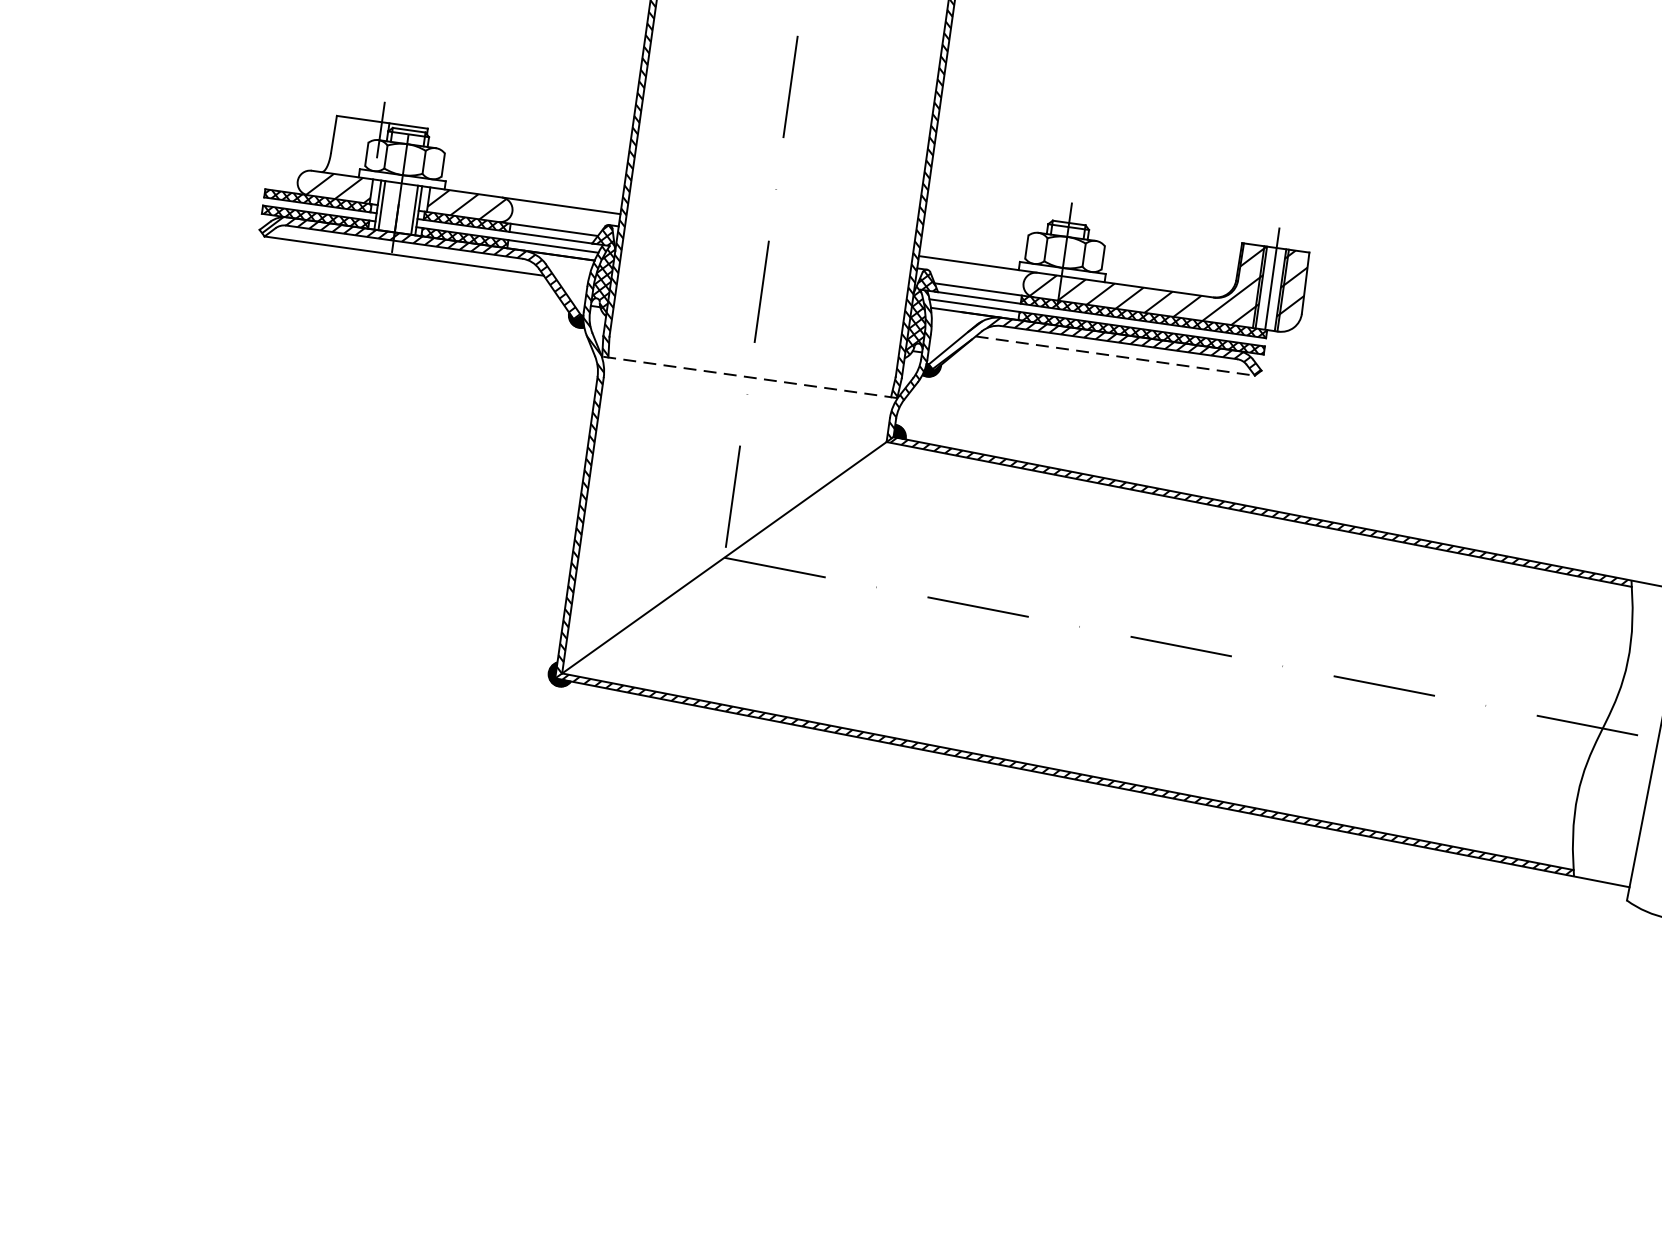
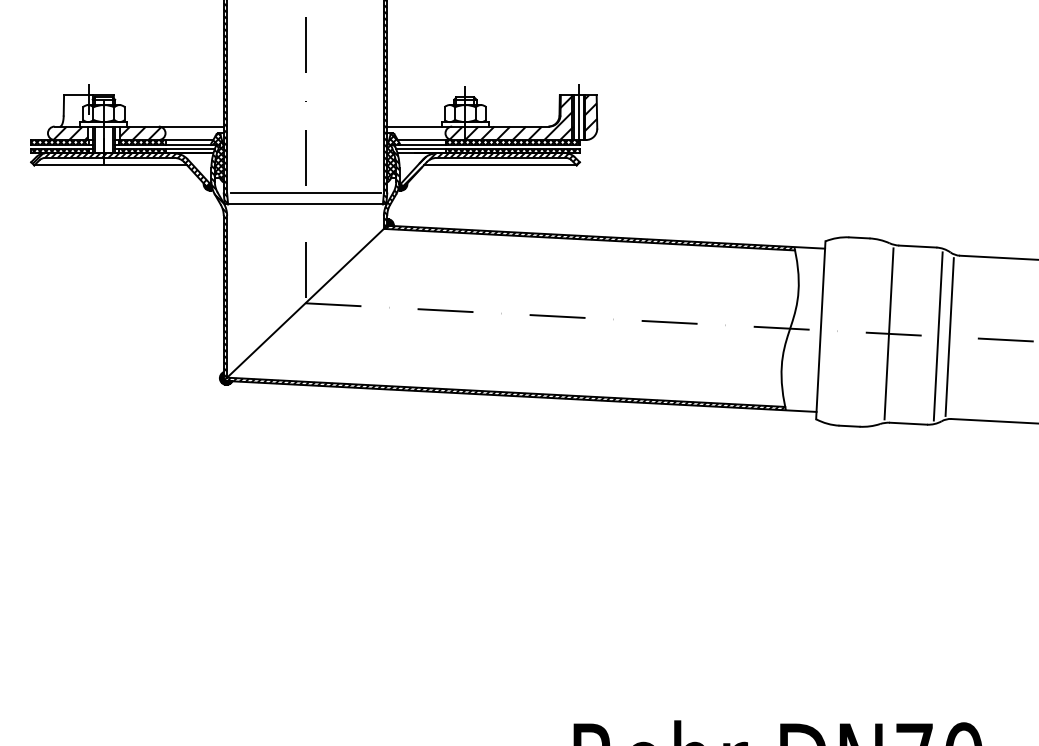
line: (1115, 356) -> (500, 165), dashed -> solid
line: (752, 357) -> (305, 193), added
line: (749, 377) -> (305, 204), dashed -> solid

